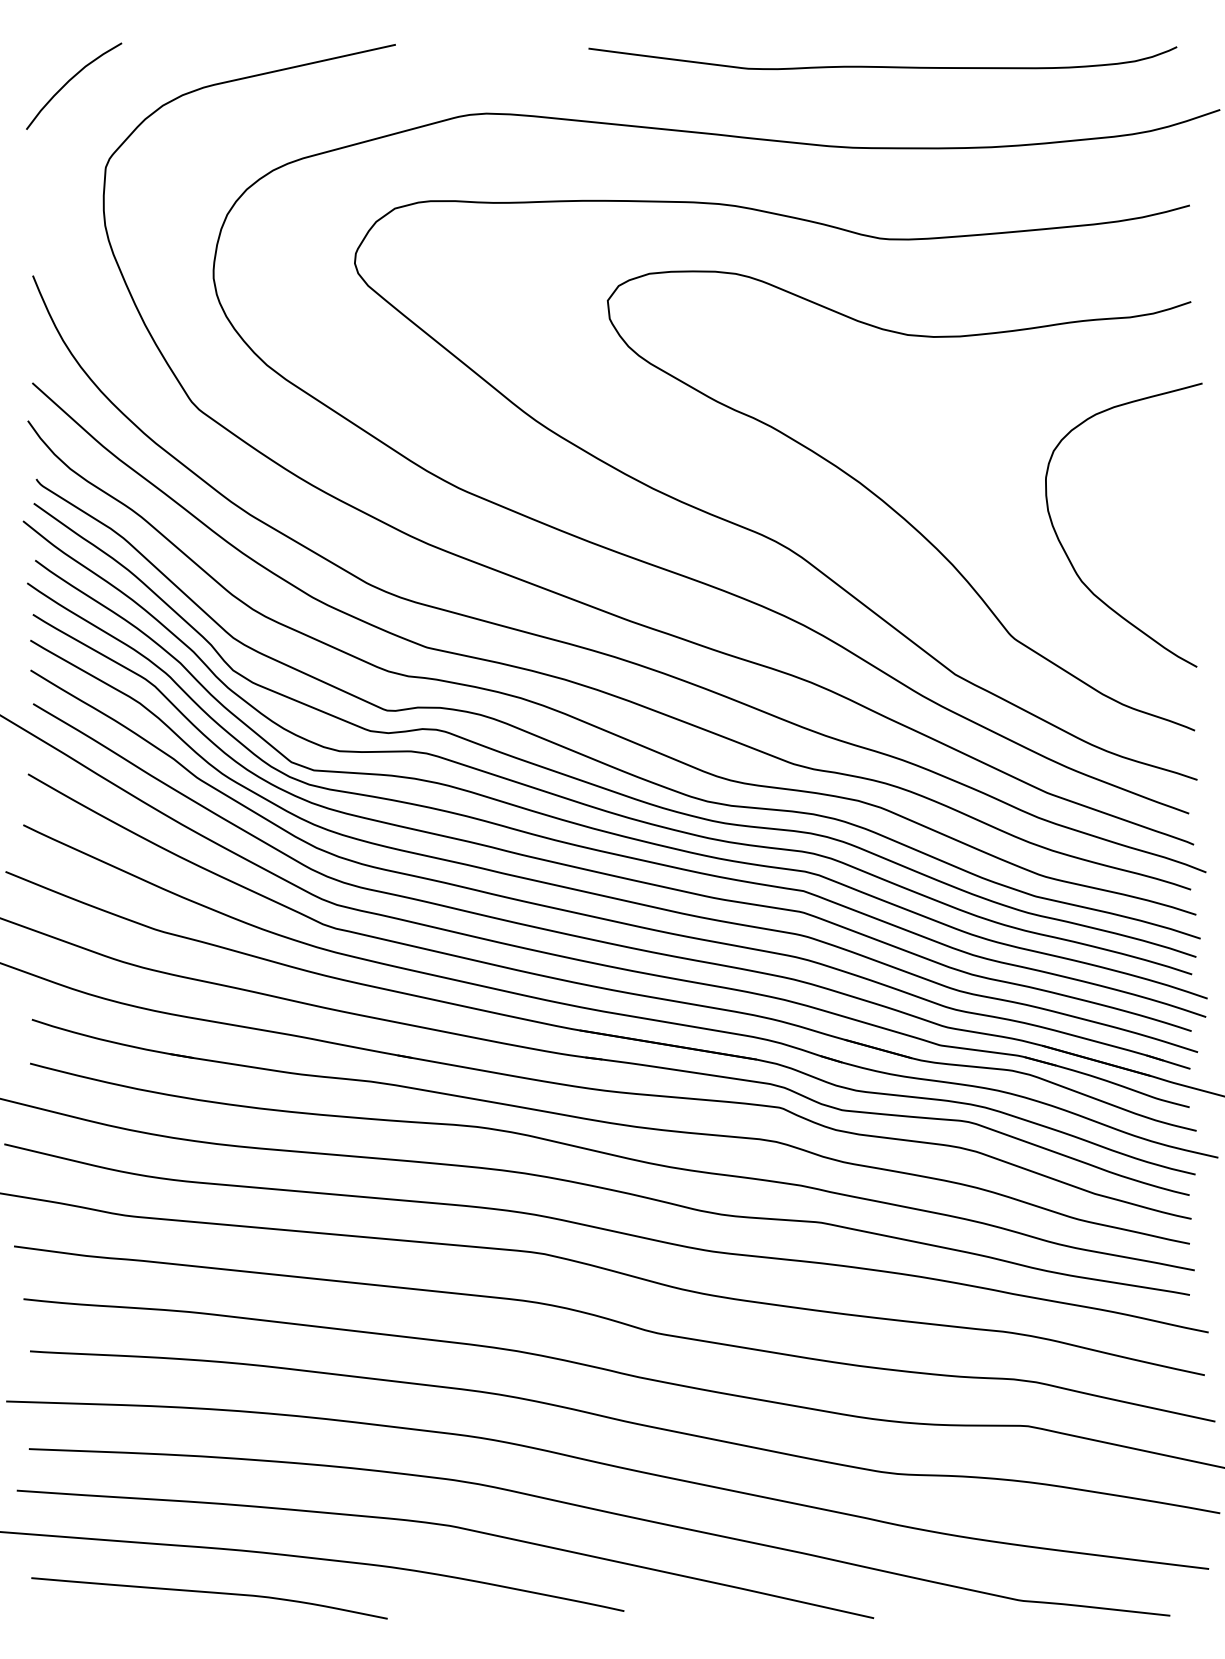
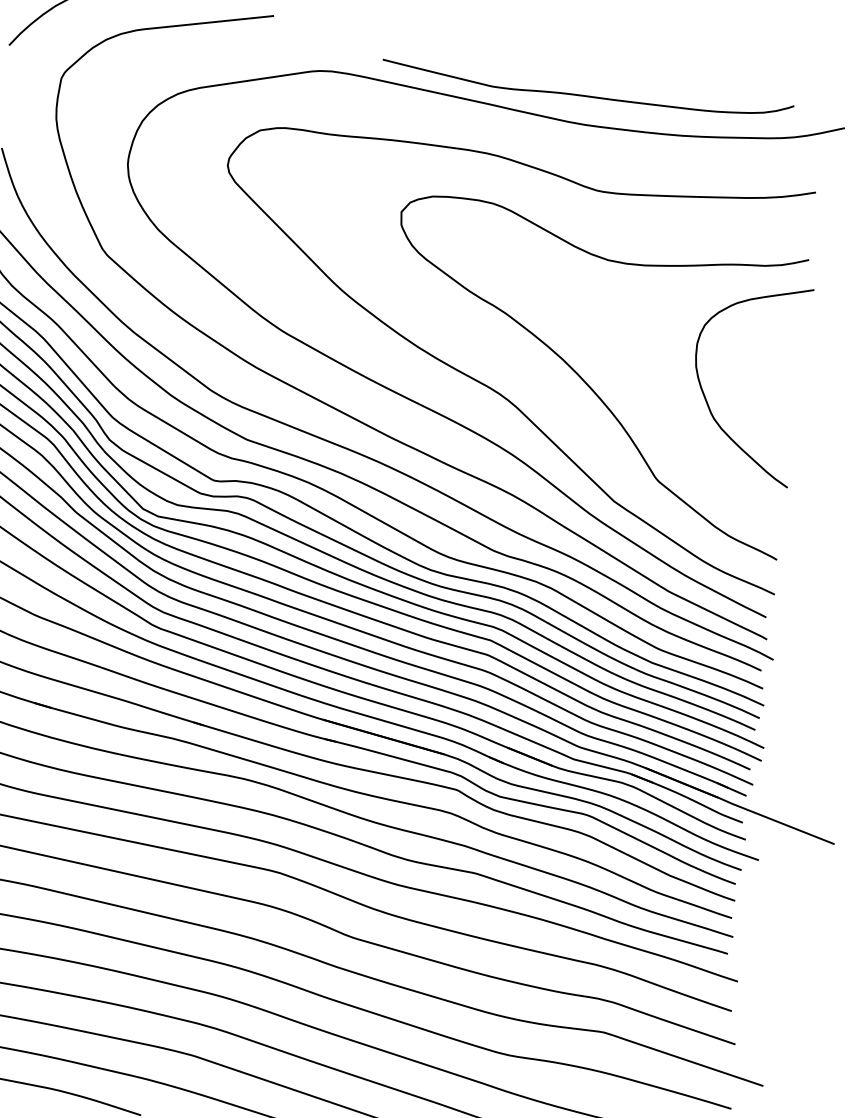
curve: (882, 66) -> (586, 95), moved
curve: (1066, 552) -> (705, 397), moved

